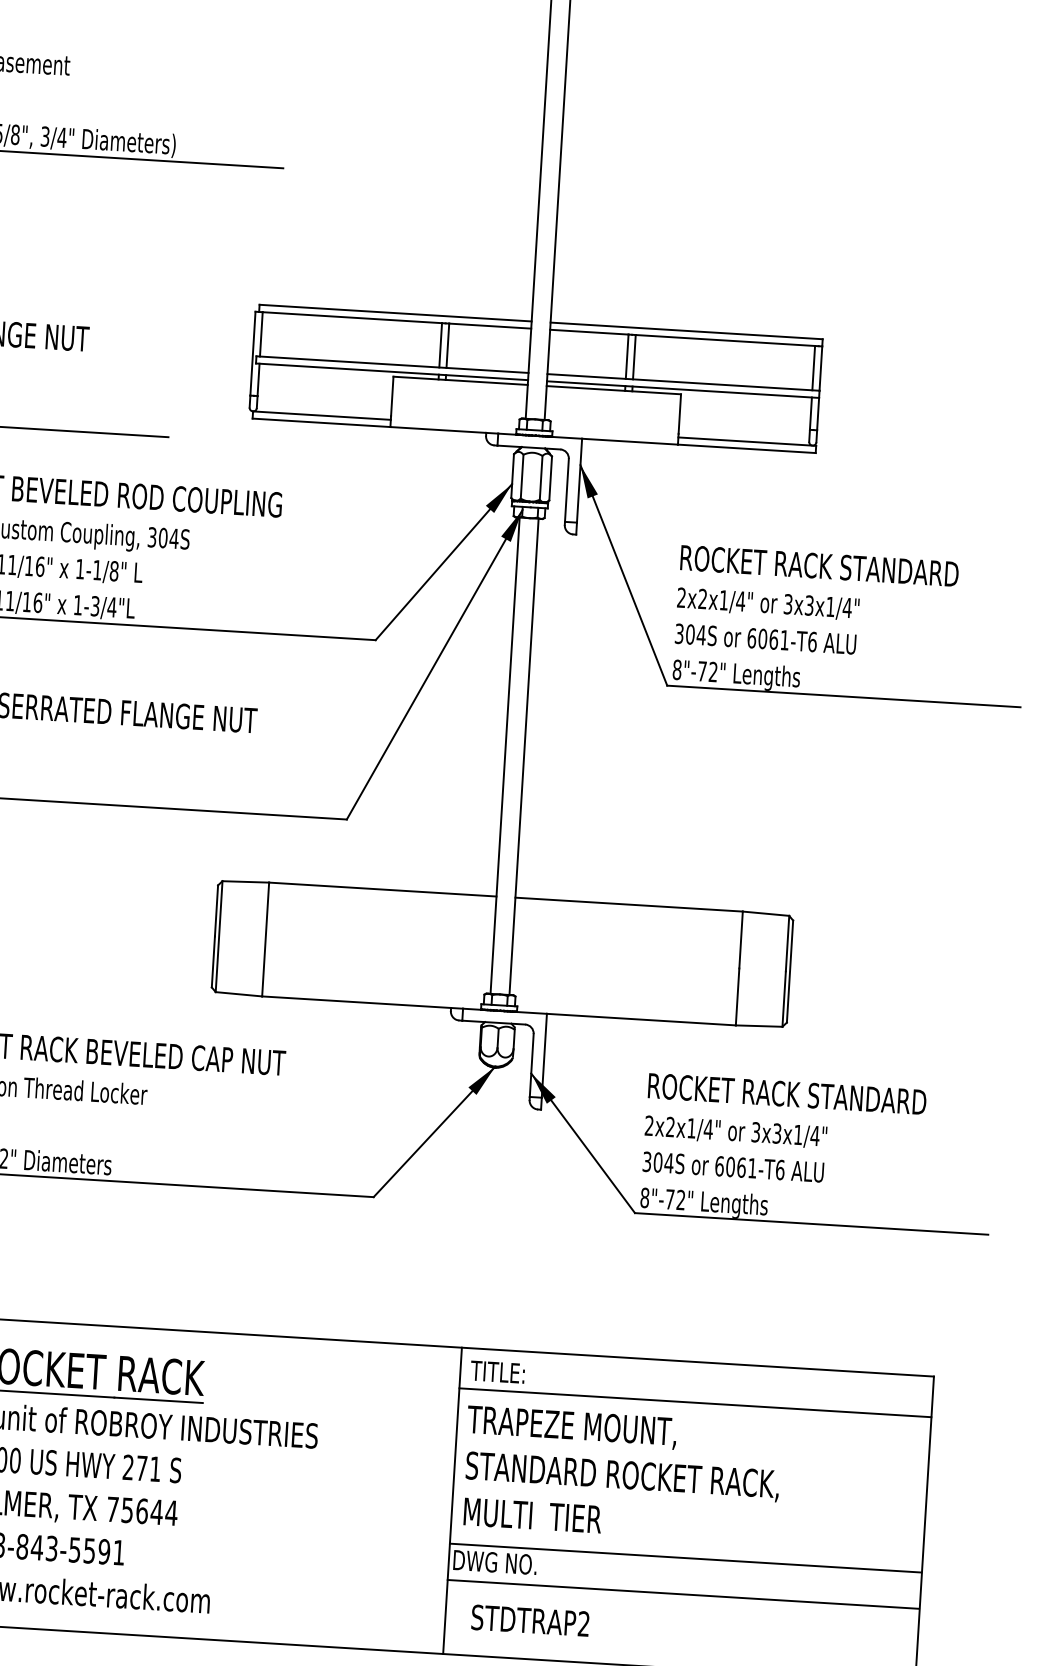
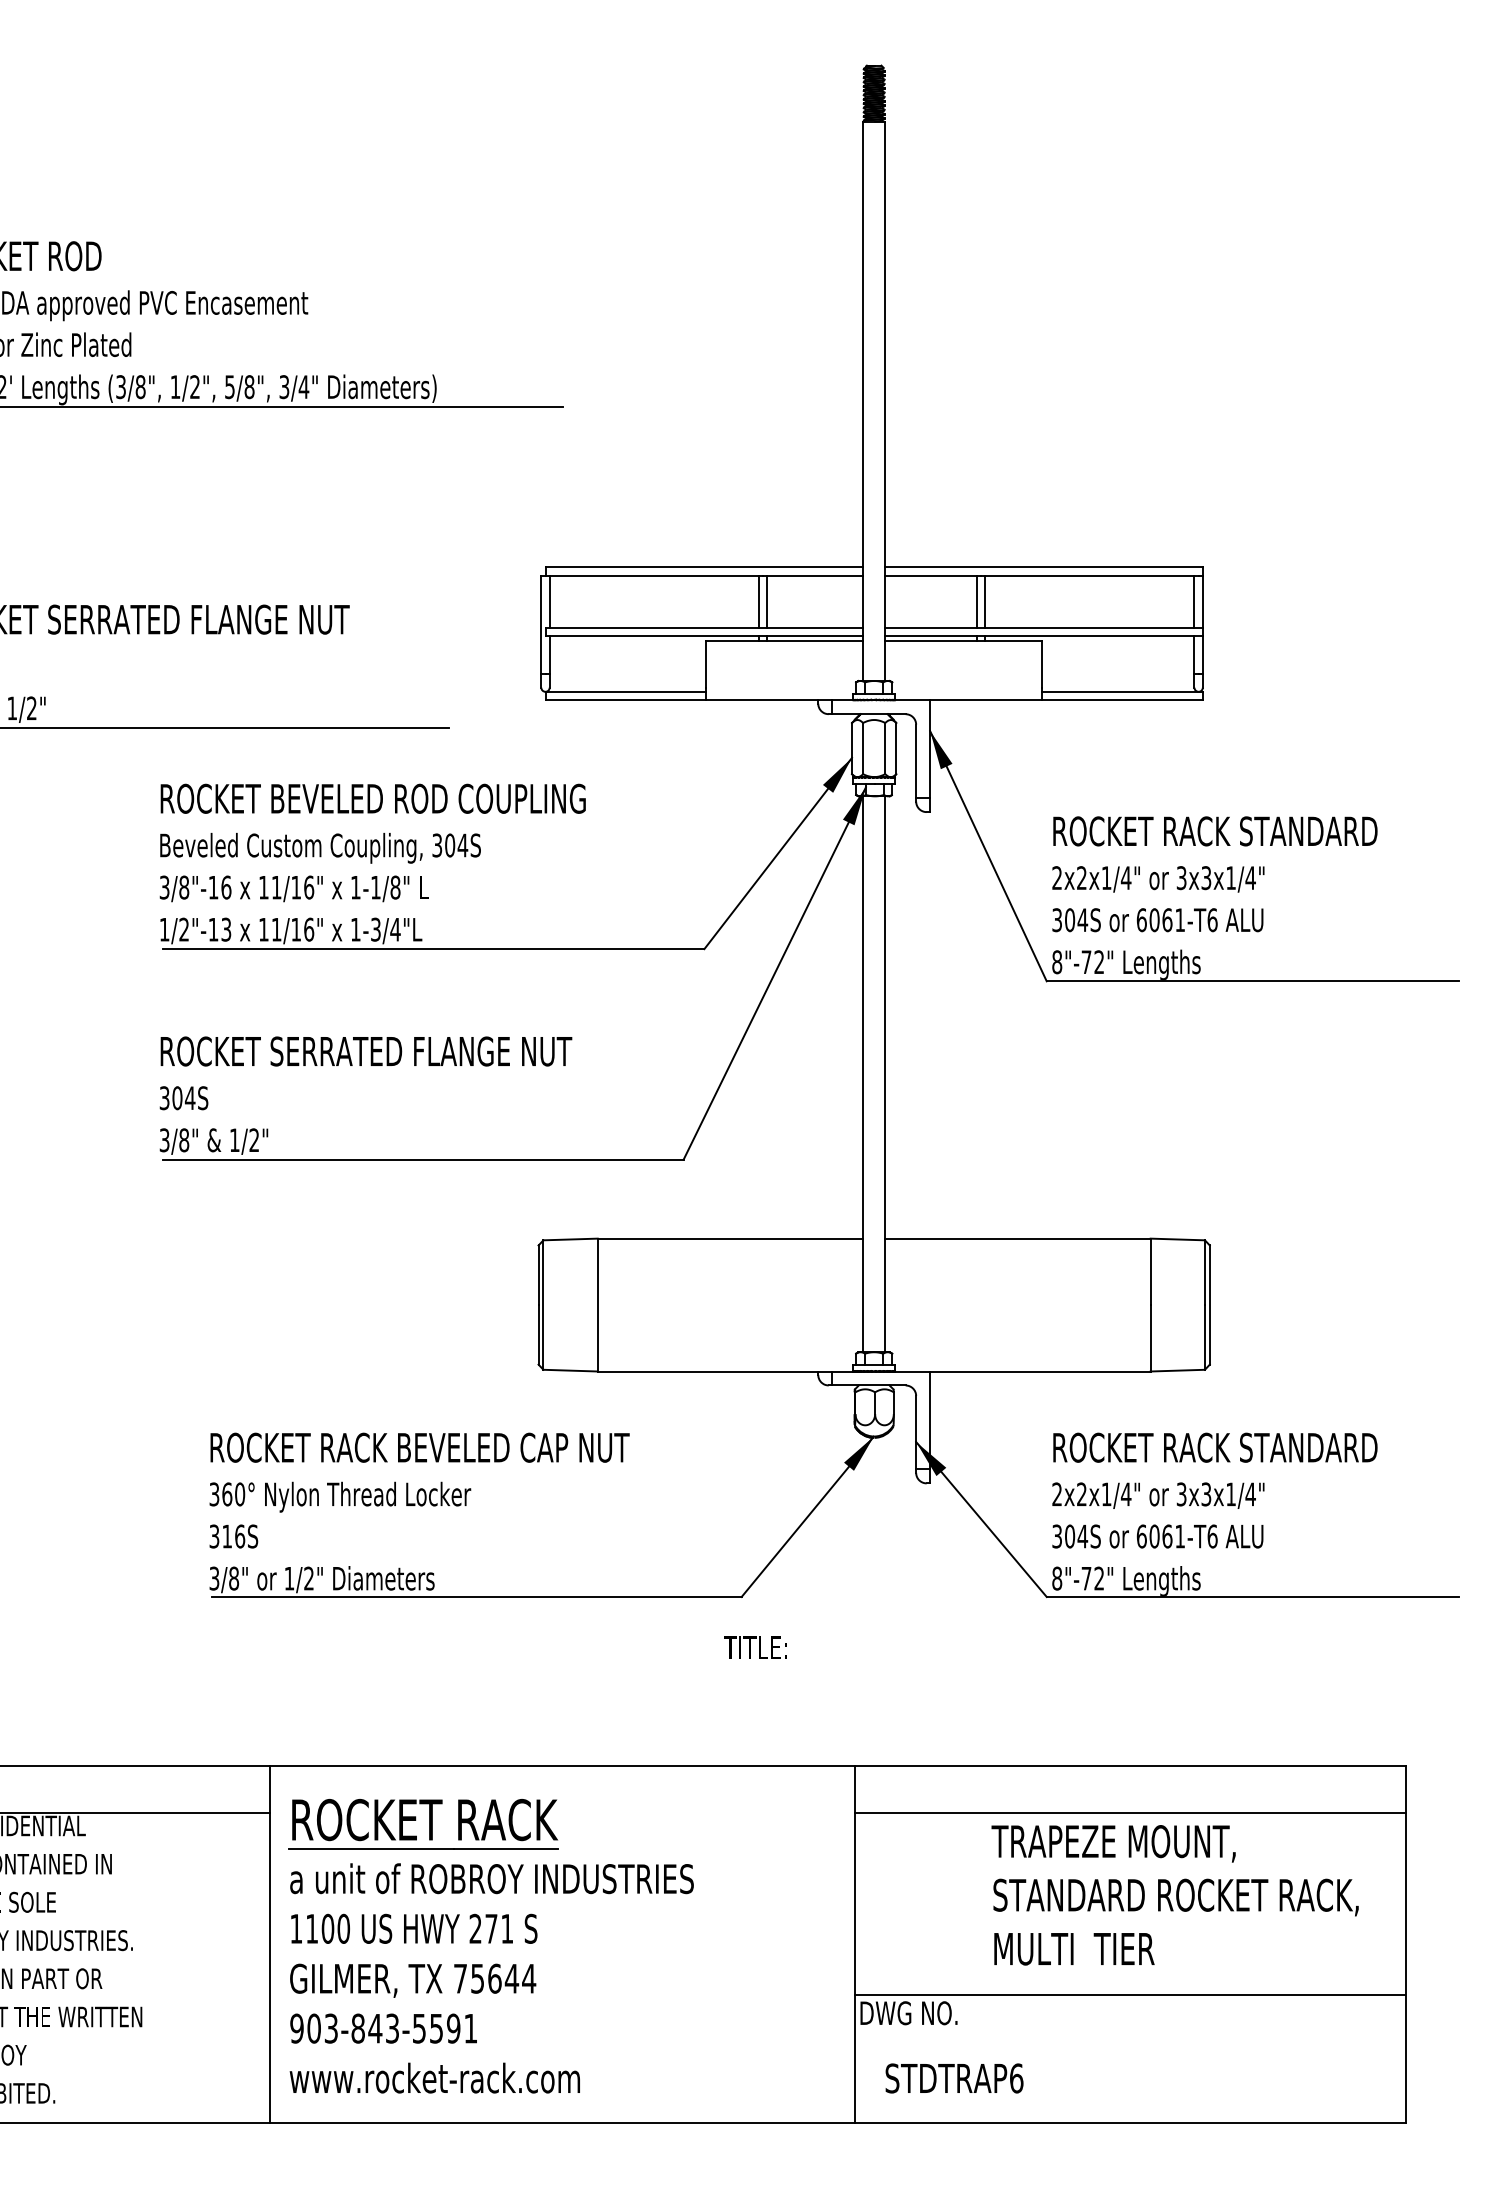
text: (497, 1372) -> (755, 1647), moved
text: (621, 1475) -> (1174, 1895), moved
line: (683, 1594) -> (1130, 2036), removed
text: (583, 1624) -> (1016, 2078), STDTRAP2 -> STDTRAP6

